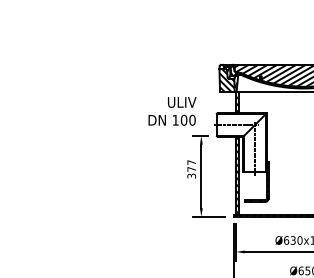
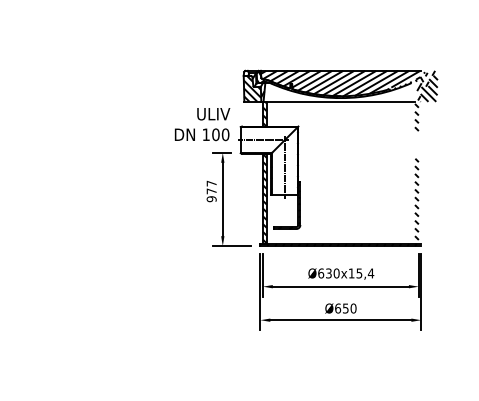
text: (172, 111) -> (202, 124), moved
text: (191, 176) -> (211, 199), 377 -> 977

